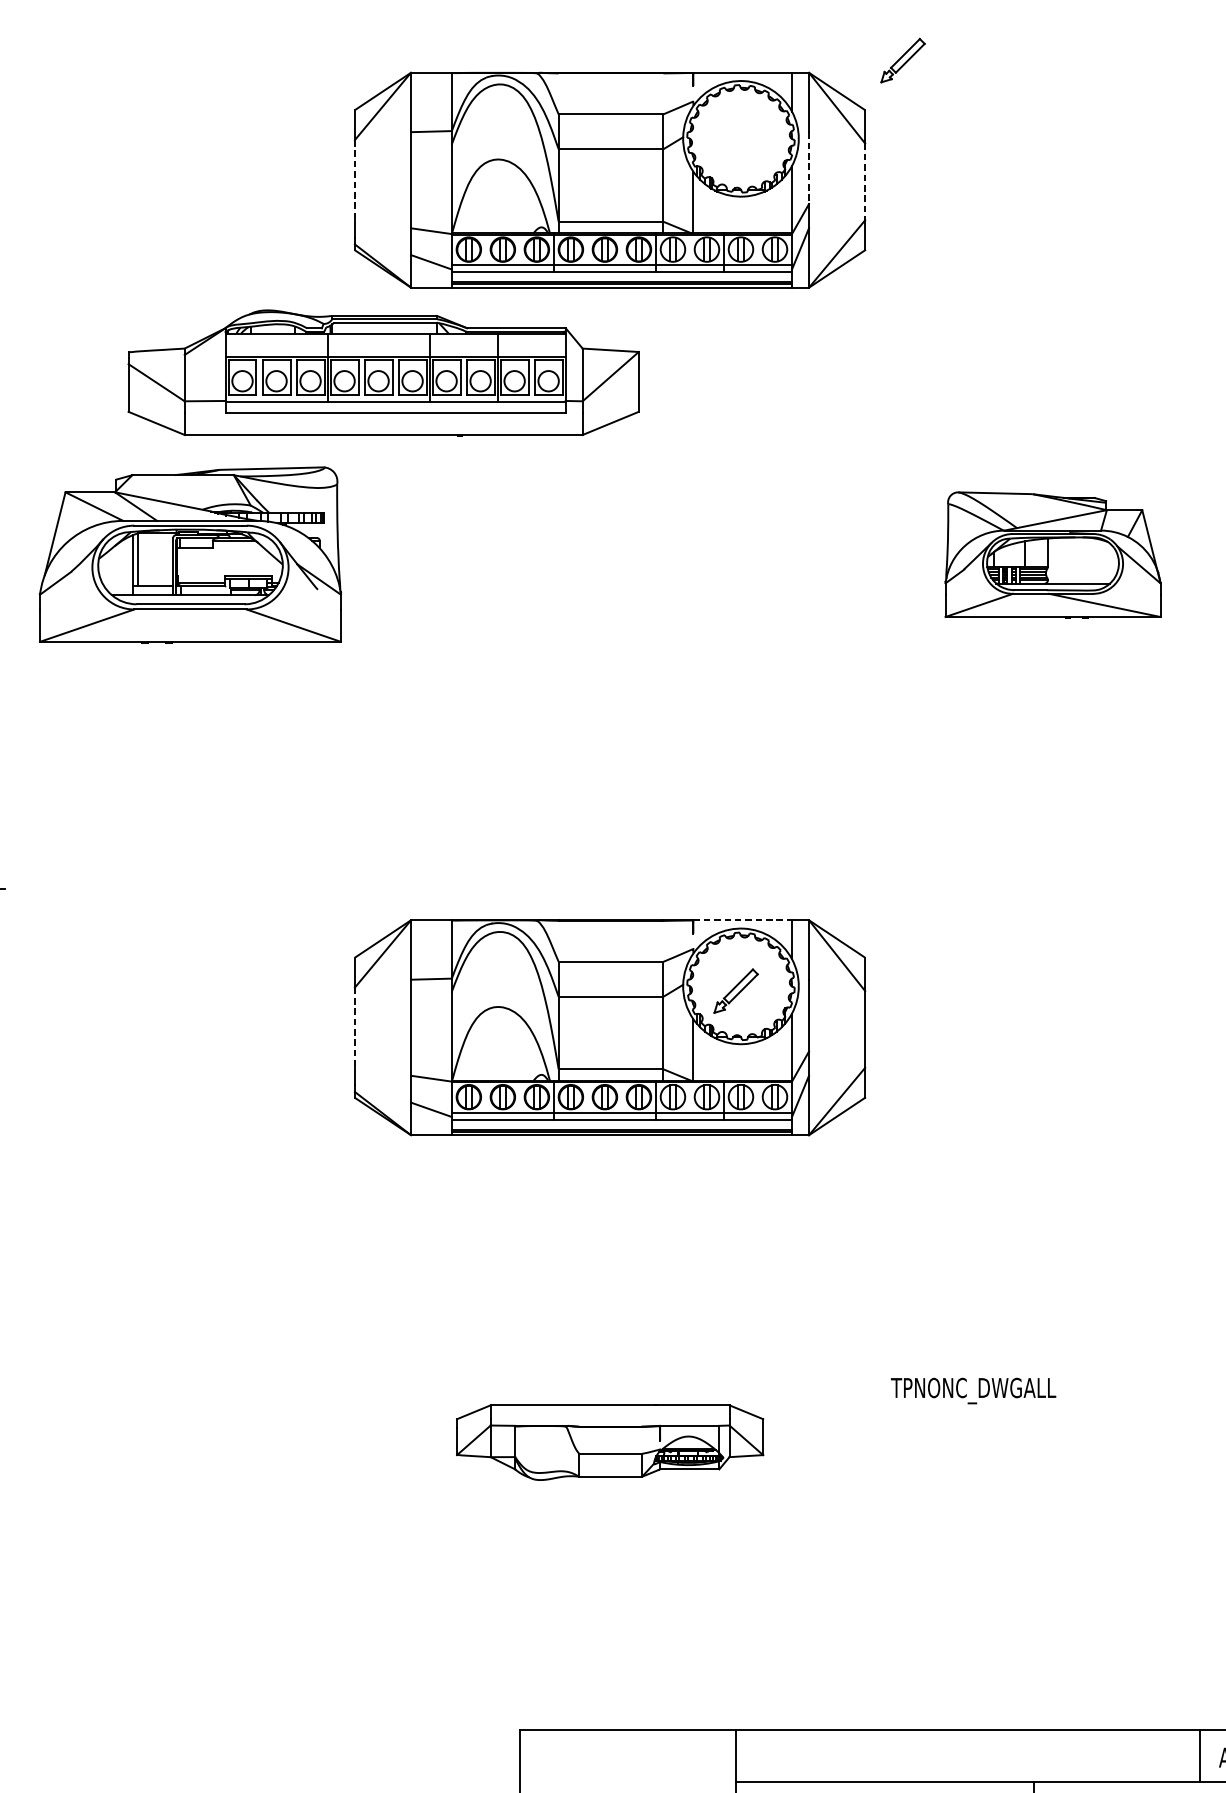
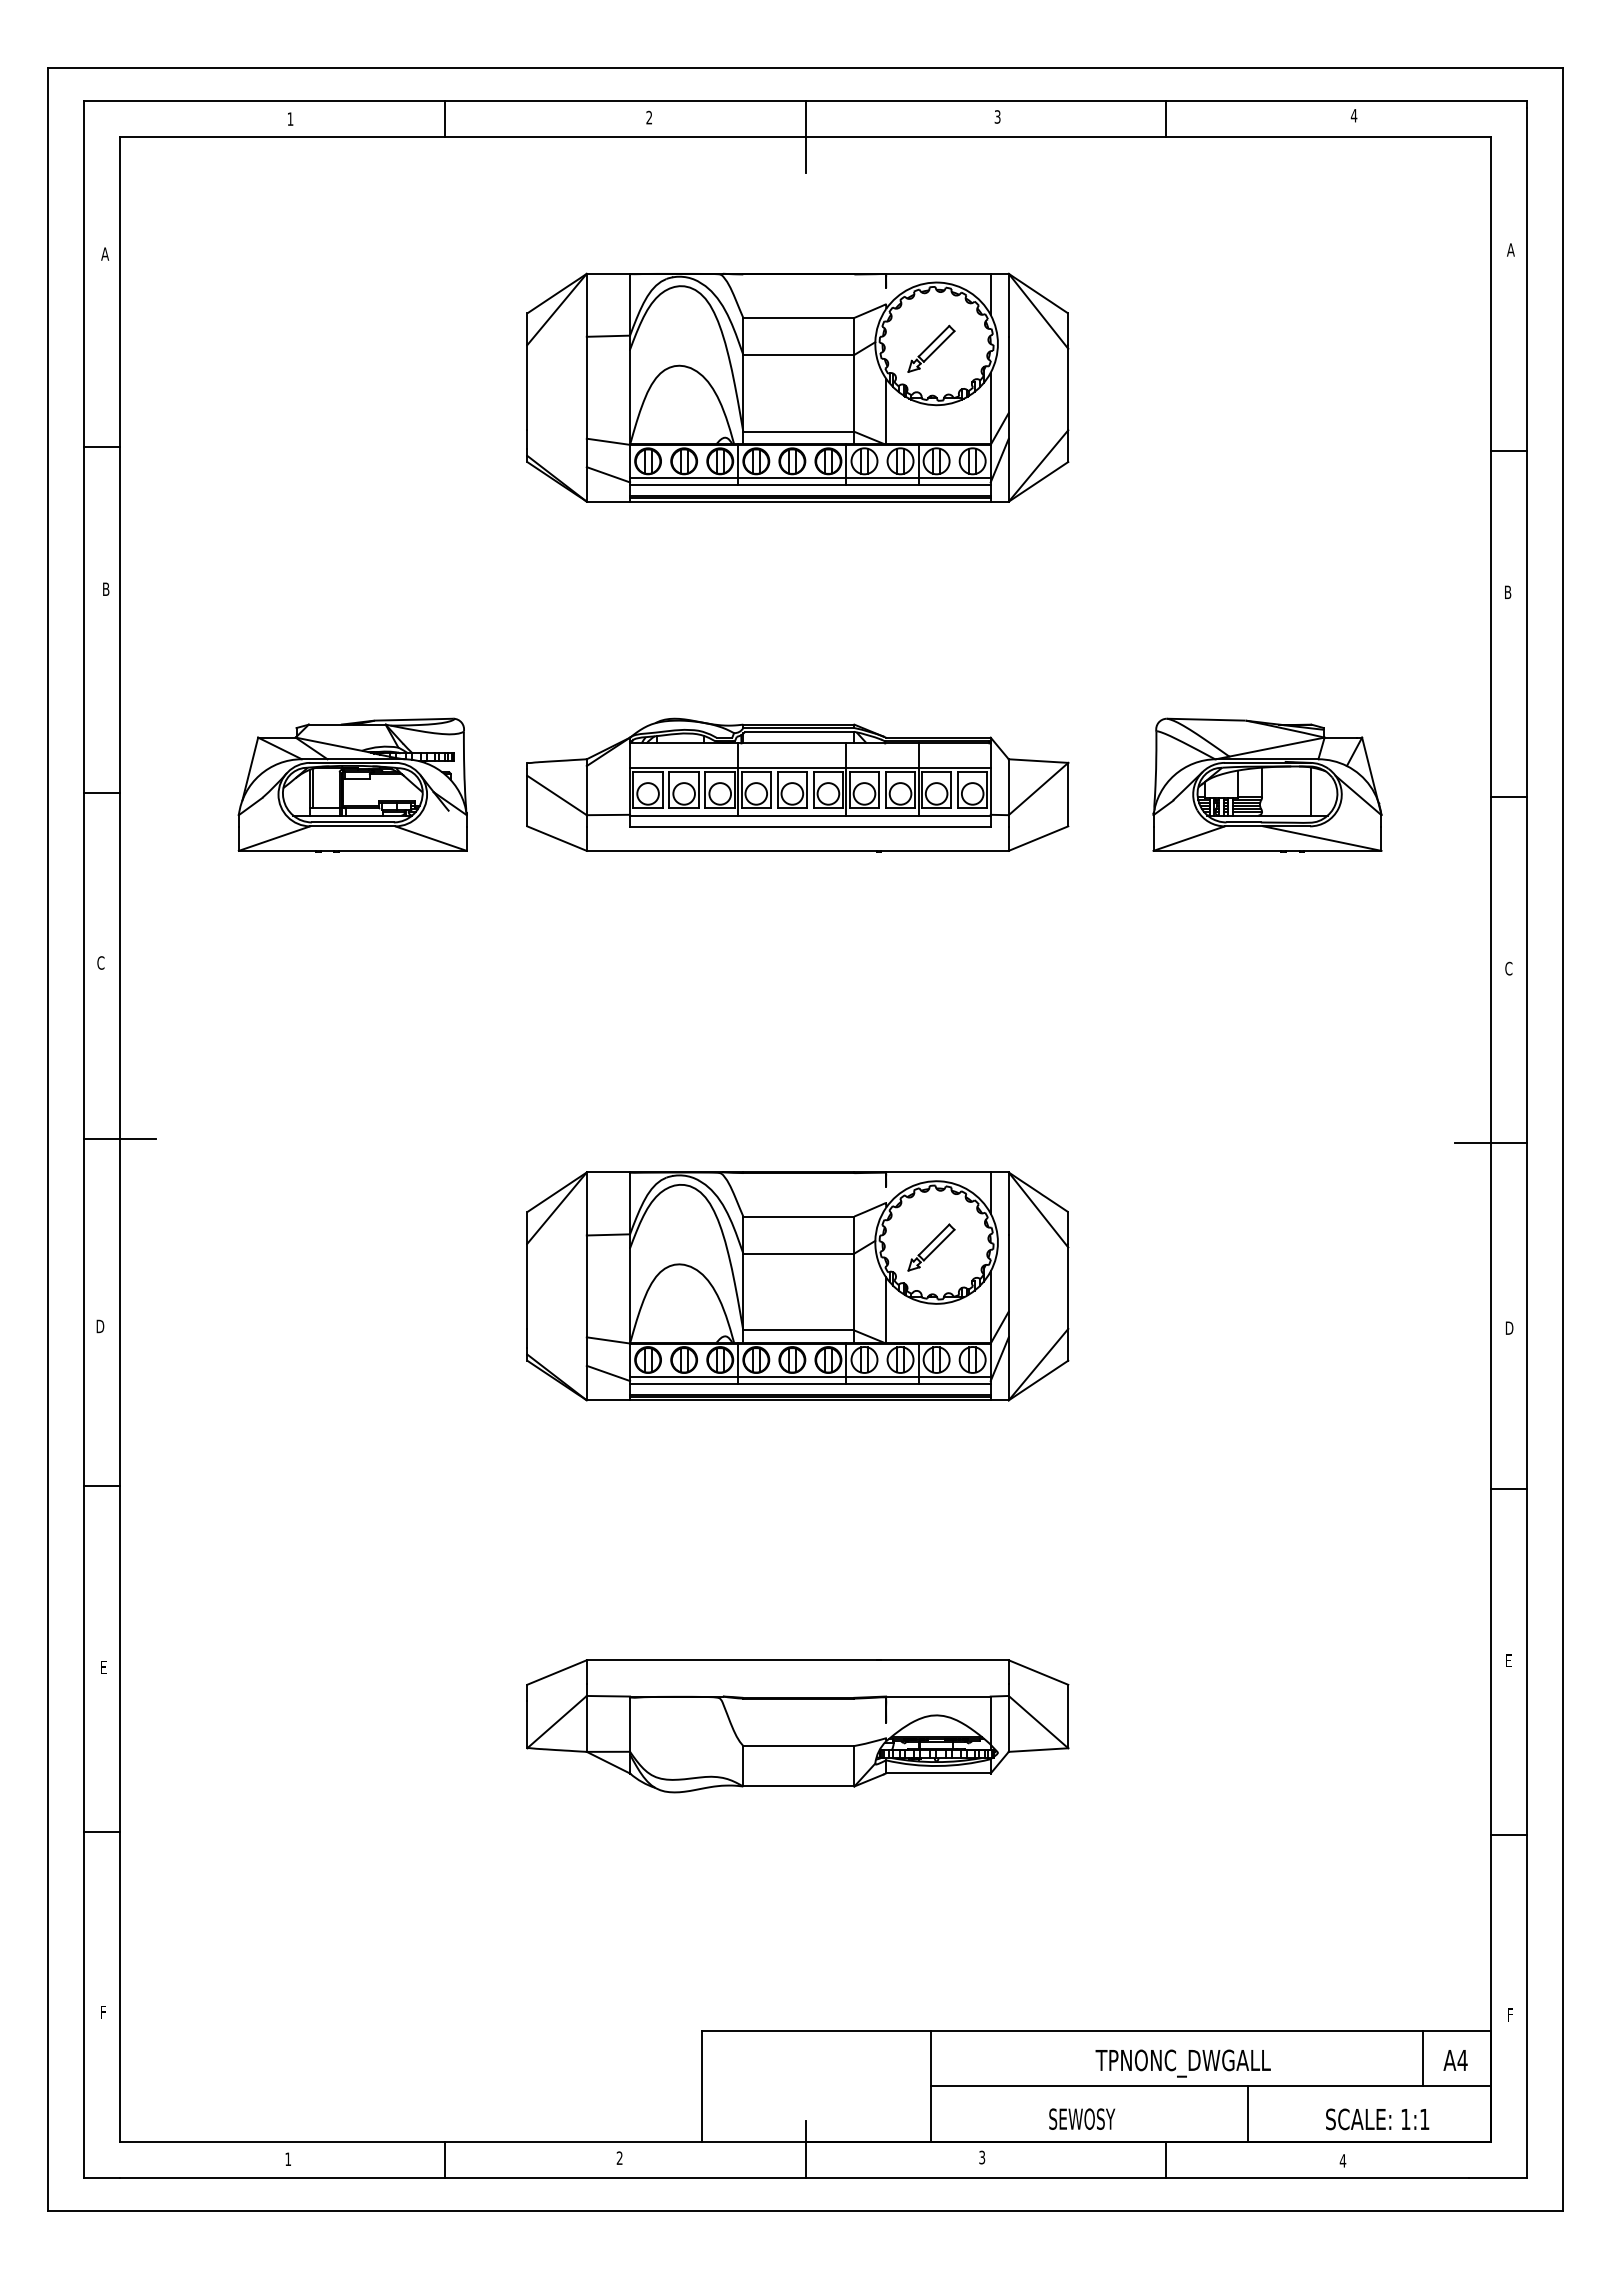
part: (903, 60) -> (931, 348), moved
line: (808, 168) -> (1008, 375), dashed -> solid
line: (355, 179) -> (527, 387), dashed -> solid
line: (865, 181) -> (1068, 389), dashed -> solid
part: (383, 372) -> (797, 784), moved
part: (190, 554) -> (352, 784), size x0.71
line: (1093, 561) -> (1310, 791), added
line: (742, 920) -> (938, 1172), dashed -> solid
line: (355, 1027) -> (527, 1286), dashed -> solid
text: (972, 1390) -> (1182, 2063), moved
part: (609, 1442) -> (797, 1726), size x1.67

